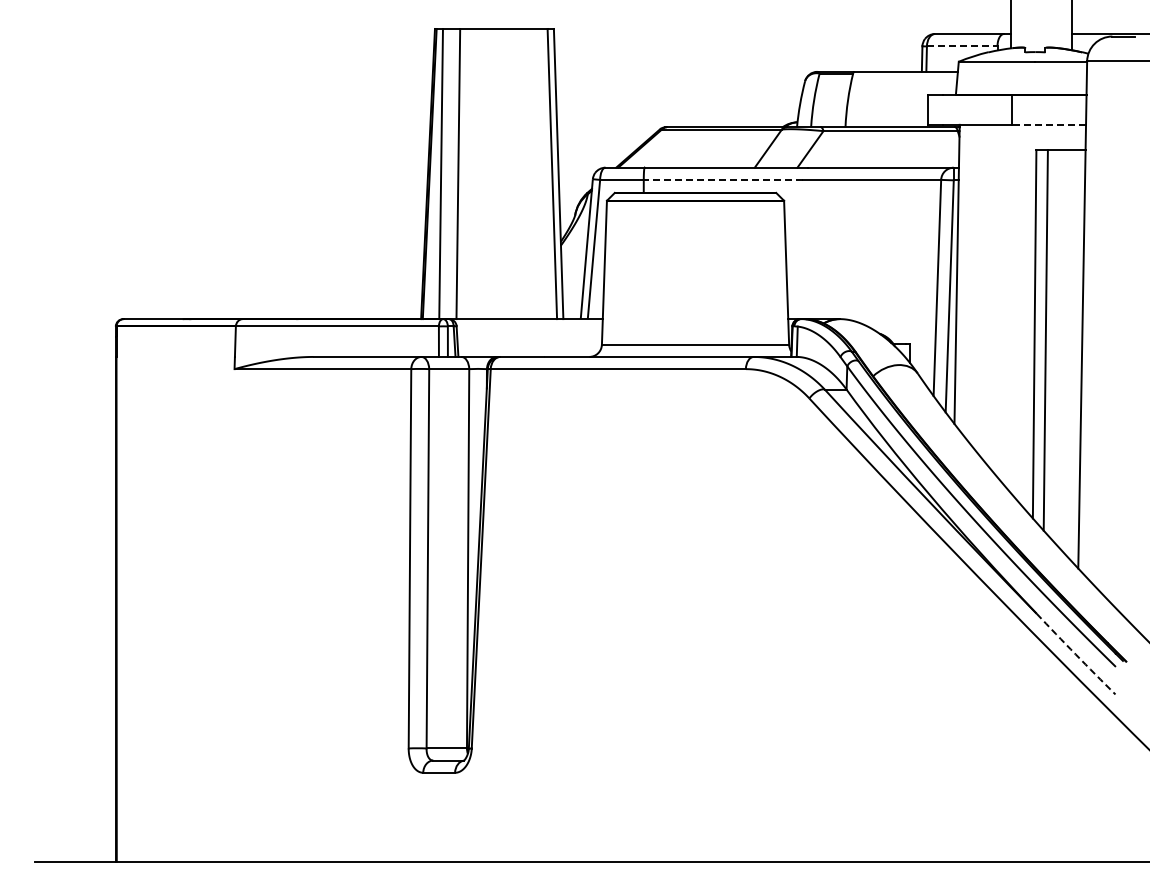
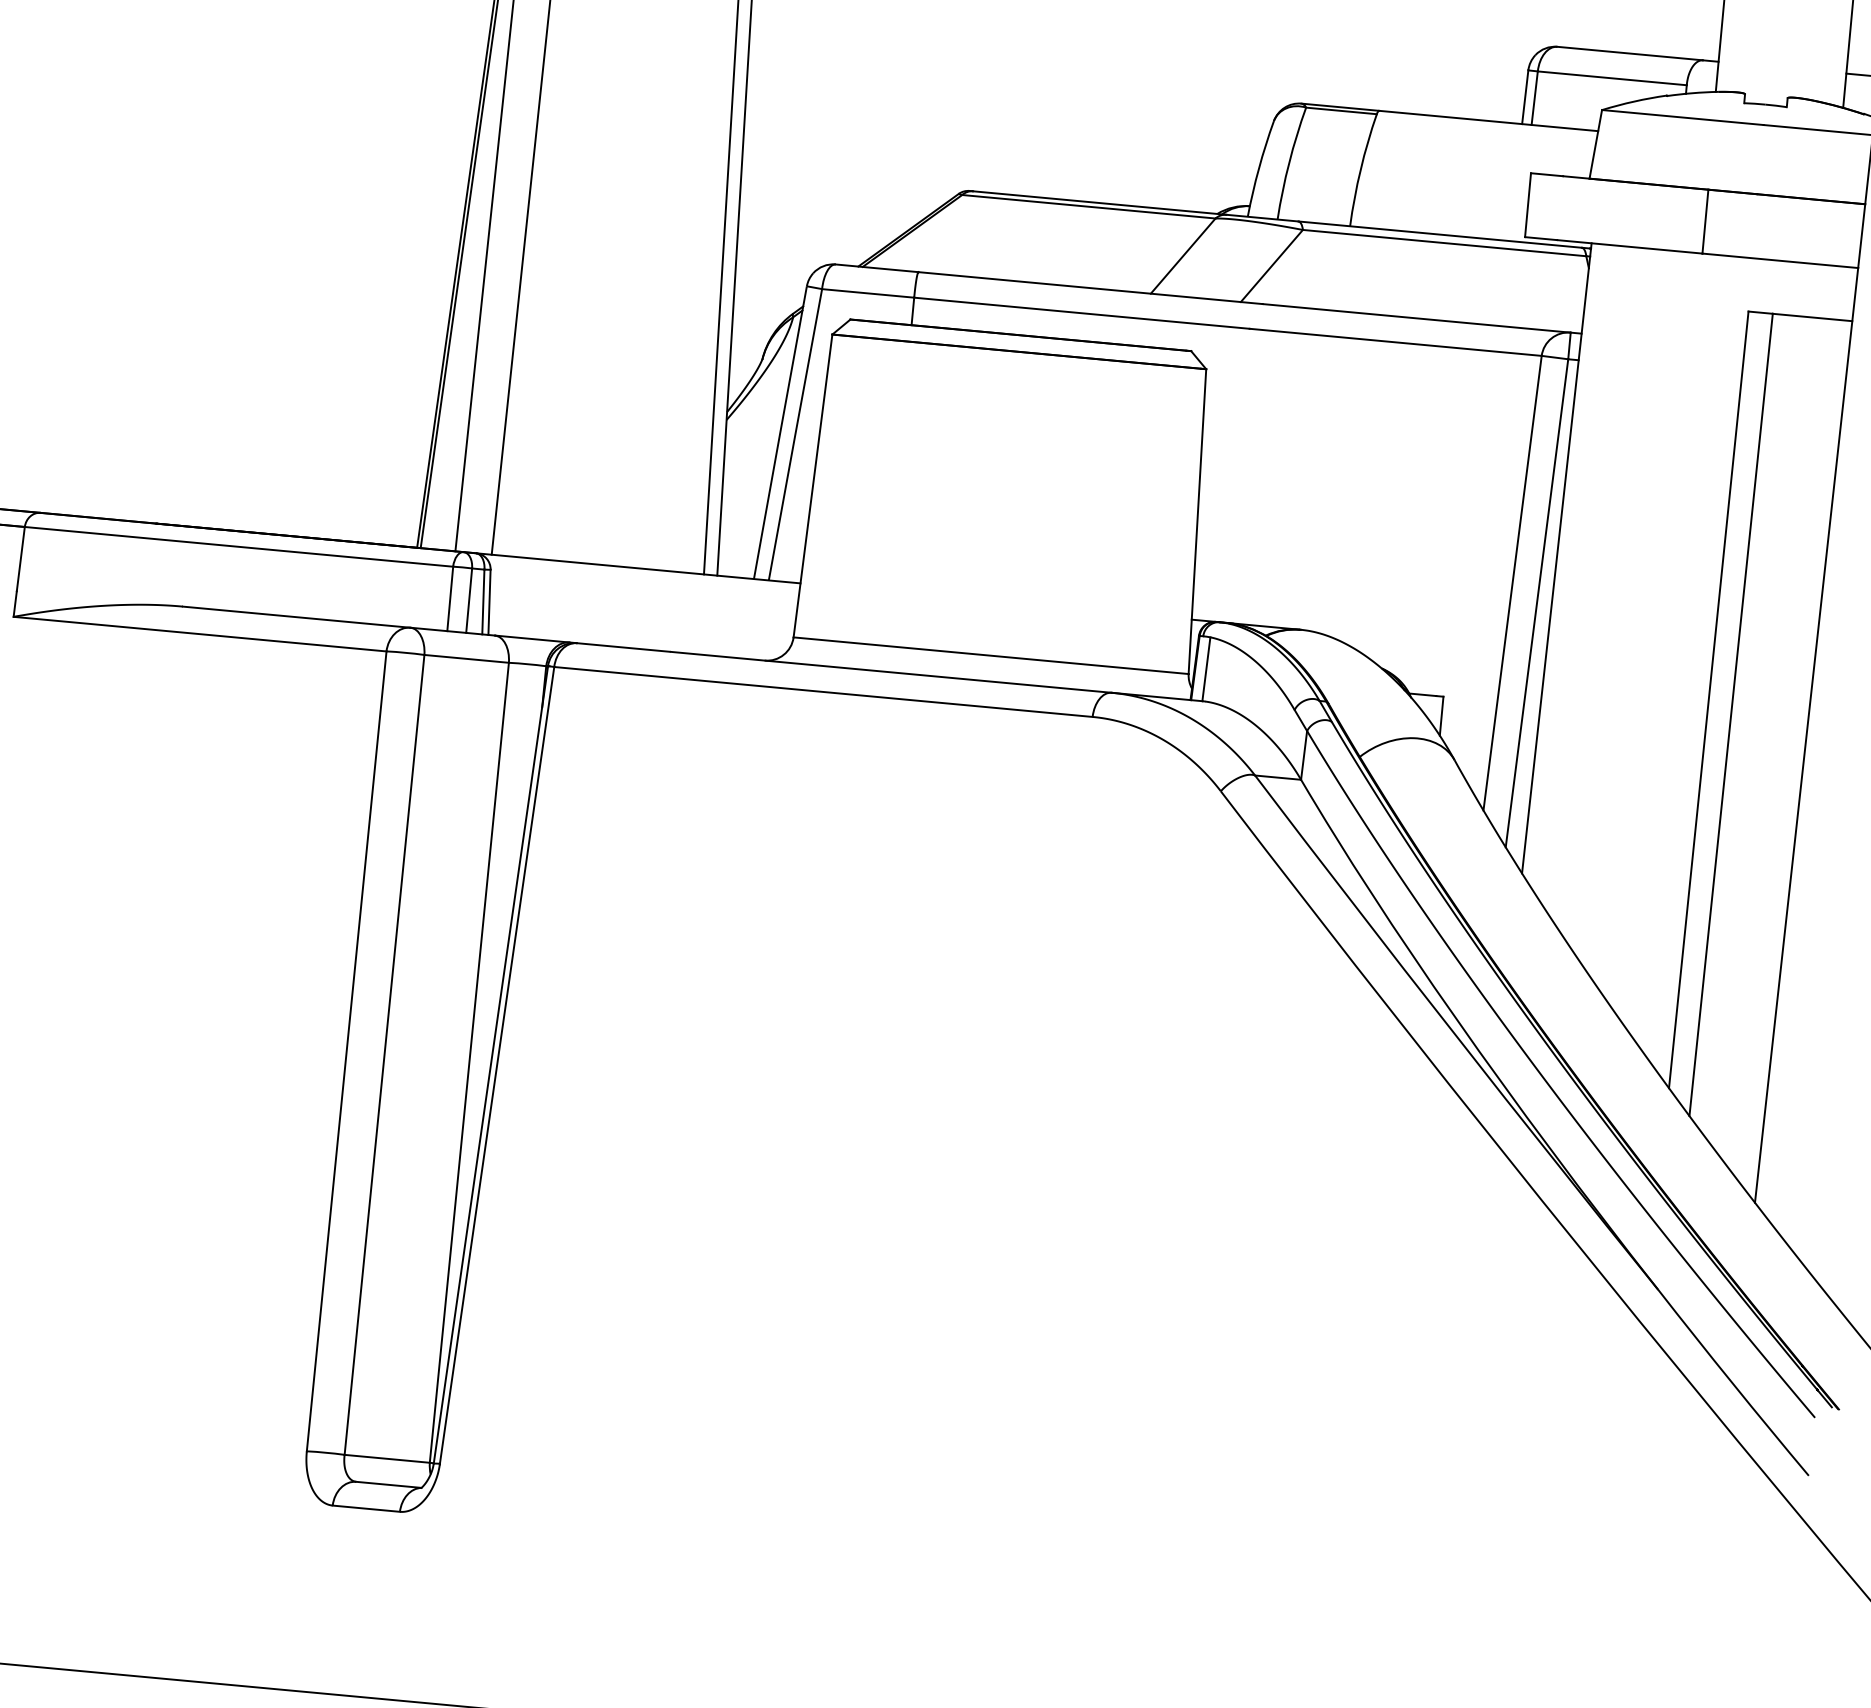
line: (962, 46) -> (1612, 78), dashed -> solid
line: (1049, 124) -> (1781, 260), dashed -> solid
line: (722, 179) -> (1080, 312), dashed -> solid
arc: (1075, 654) -> (1732, 1383), dashed -> solid

